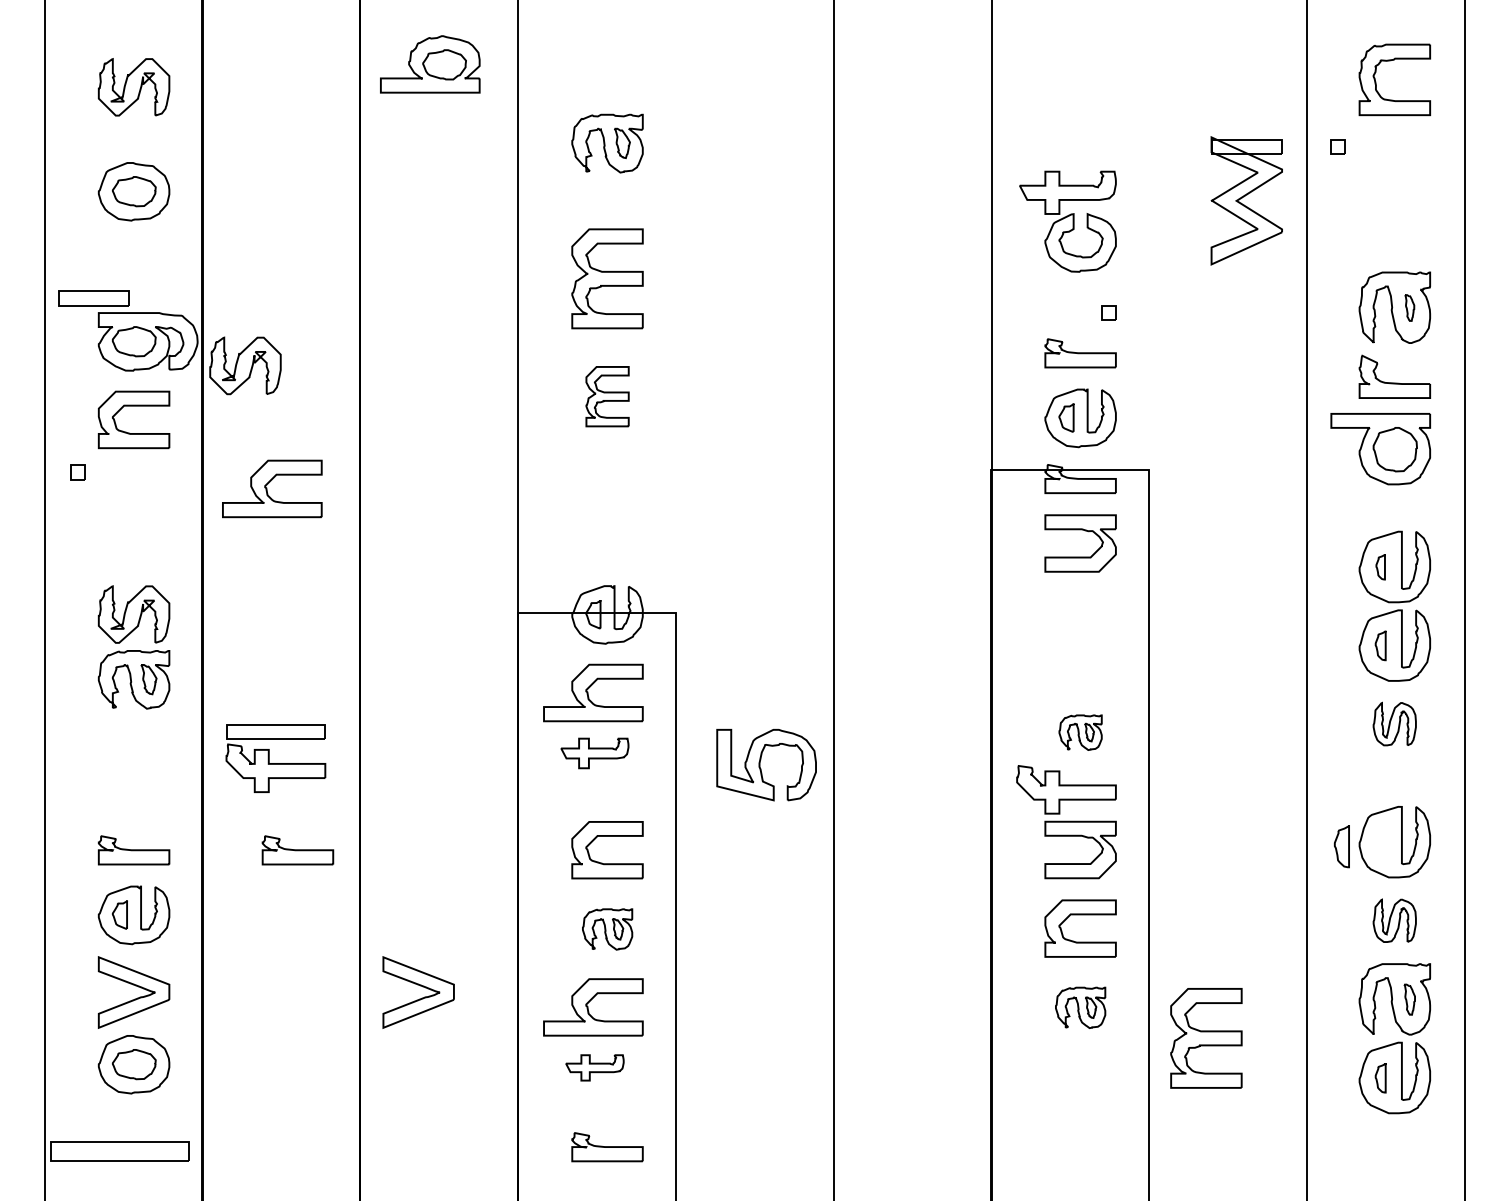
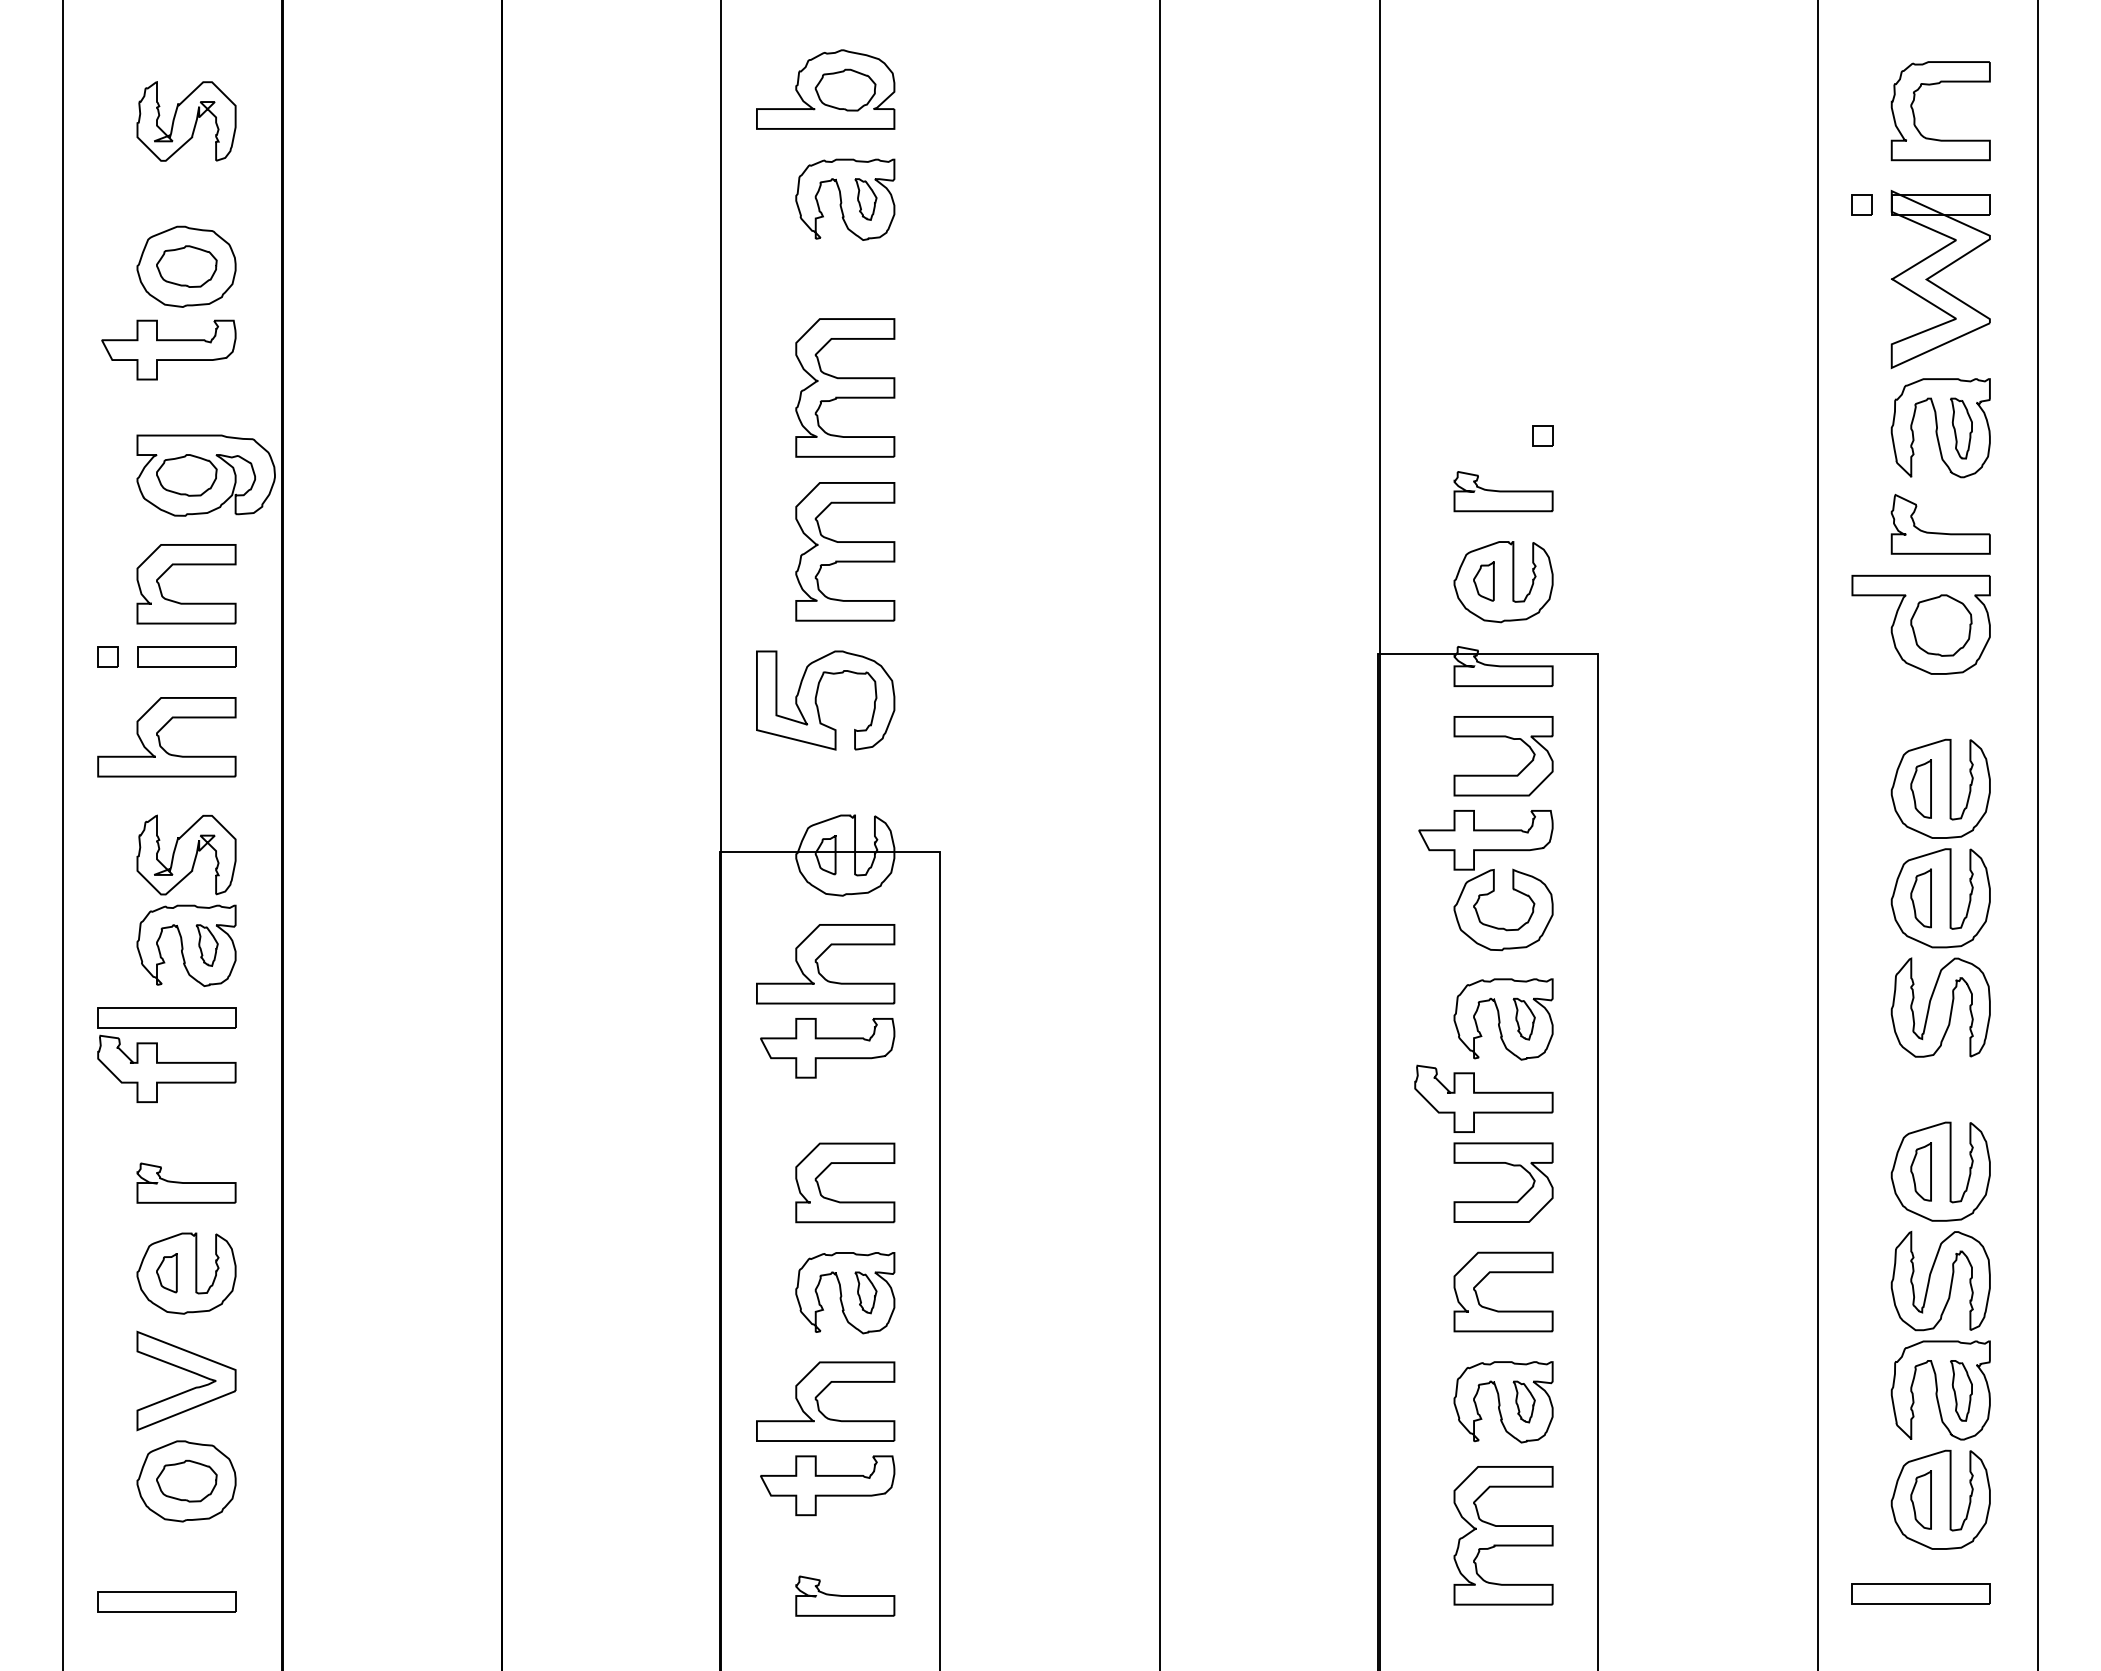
part: (430, 64) -> (825, 89), moved
part: (1245, 196) -> (1938, 273), moved
part: (1067, 221) -> (1485, 880), moved
part: (121, 251) -> (168, 349), added
part: (93, 297) -> (186, 656), moved
part: (1409, 307) -> (1961, 428), size x1.67
part: (245, 365) -> (341, 508), removed
part: (607, 396) -> (845, 551), size x1.67
part: (267, 491) -> (160, 740), moved
part: (1380, 566) -> (1920, 788), size x1.67
part: (1380, 645) -> (1920, 898), size x1.43
part: (1394, 724) -> (1940, 1007), size x1.67
part: (1080, 732) -> (1503, 1019), size x1.67
part: (594, 753) -> (827, 1048), size x1.43
part: (275, 763) -> (166, 1062), moved
part: (760, 767) -> (817, 704), moved
part: (1341, 846) -> (1920, 1171), moved
part: (297, 849) -> (414, 1182), removed
part: (1394, 921) -> (1940, 1281), size x1.67
part: (607, 929) -> (845, 1293), size x1.43
part: (420, 986) -> (585, 1372), removed
part: (1409, 999) -> (1961, 1390), size x1.43
part: (1080, 1008) -> (1503, 1402), size x1.43
part: (1206, 1038) -> (1503, 1535), moved
part: (594, 1067) -> (827, 1485), size x1.67
part: (1380, 1077) -> (1920, 1499), size x1.43
part: (1380, 1145) -> (1920, 1593), added
part: (119, 1151) -> (166, 1601), size x0.71

